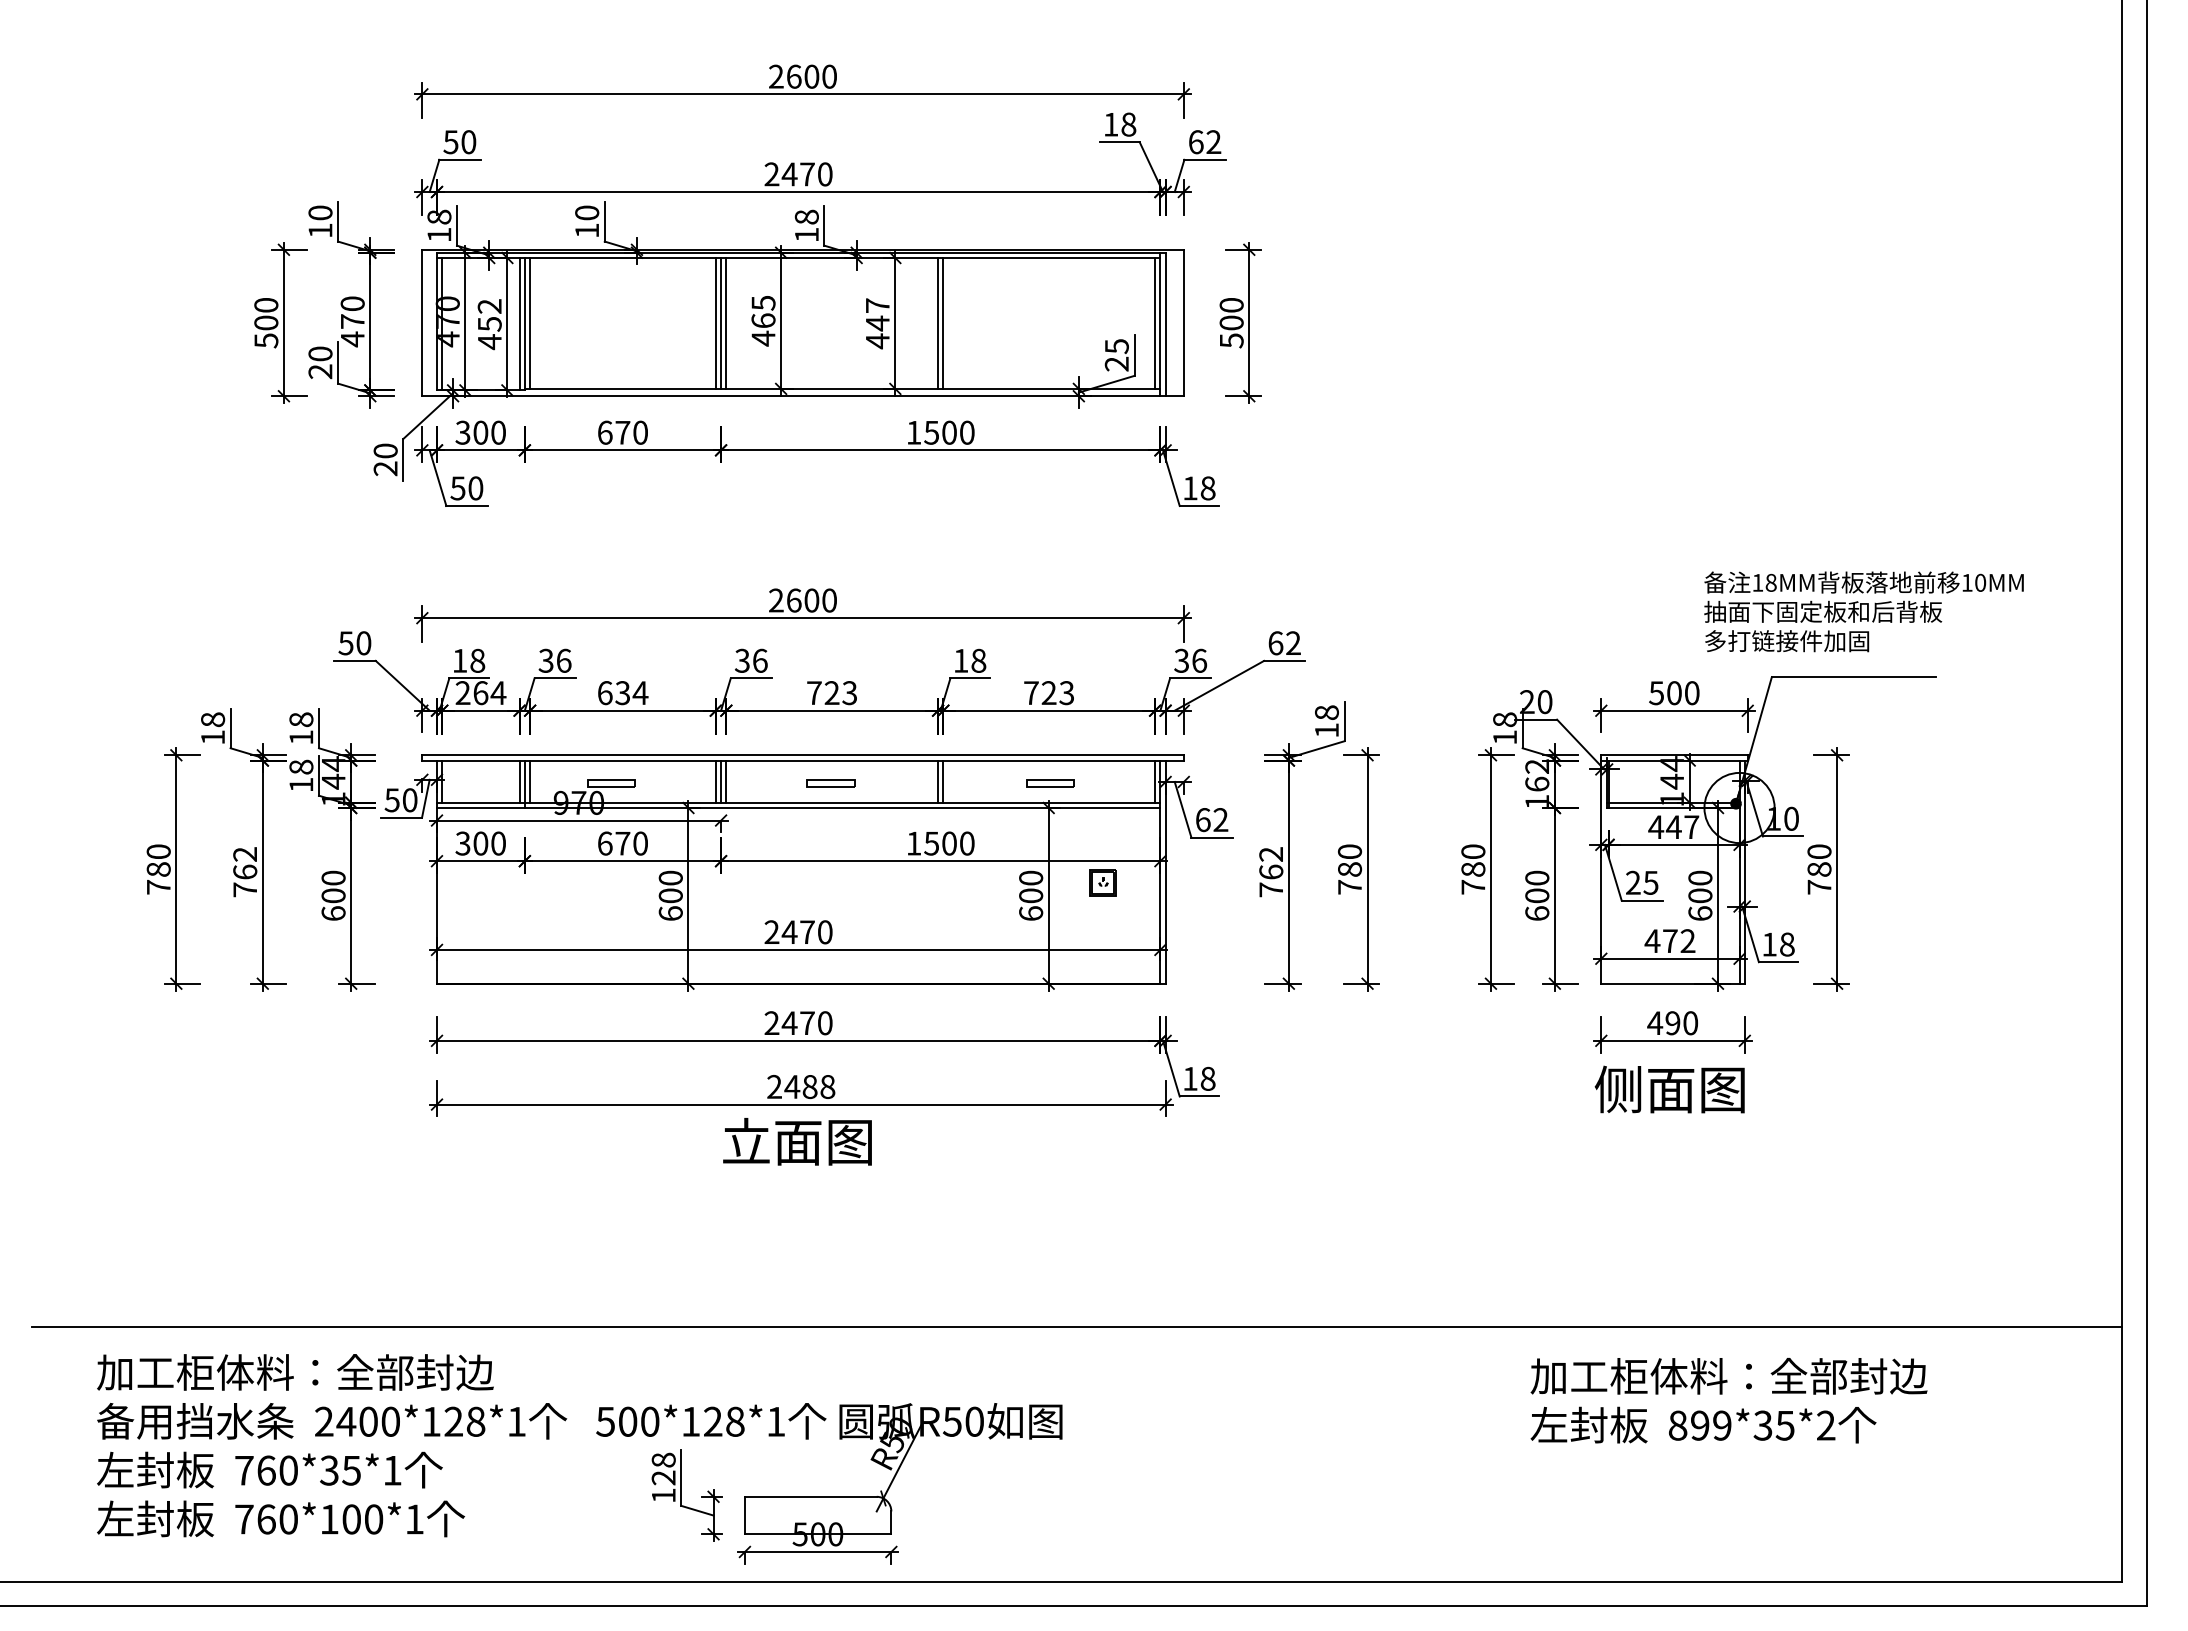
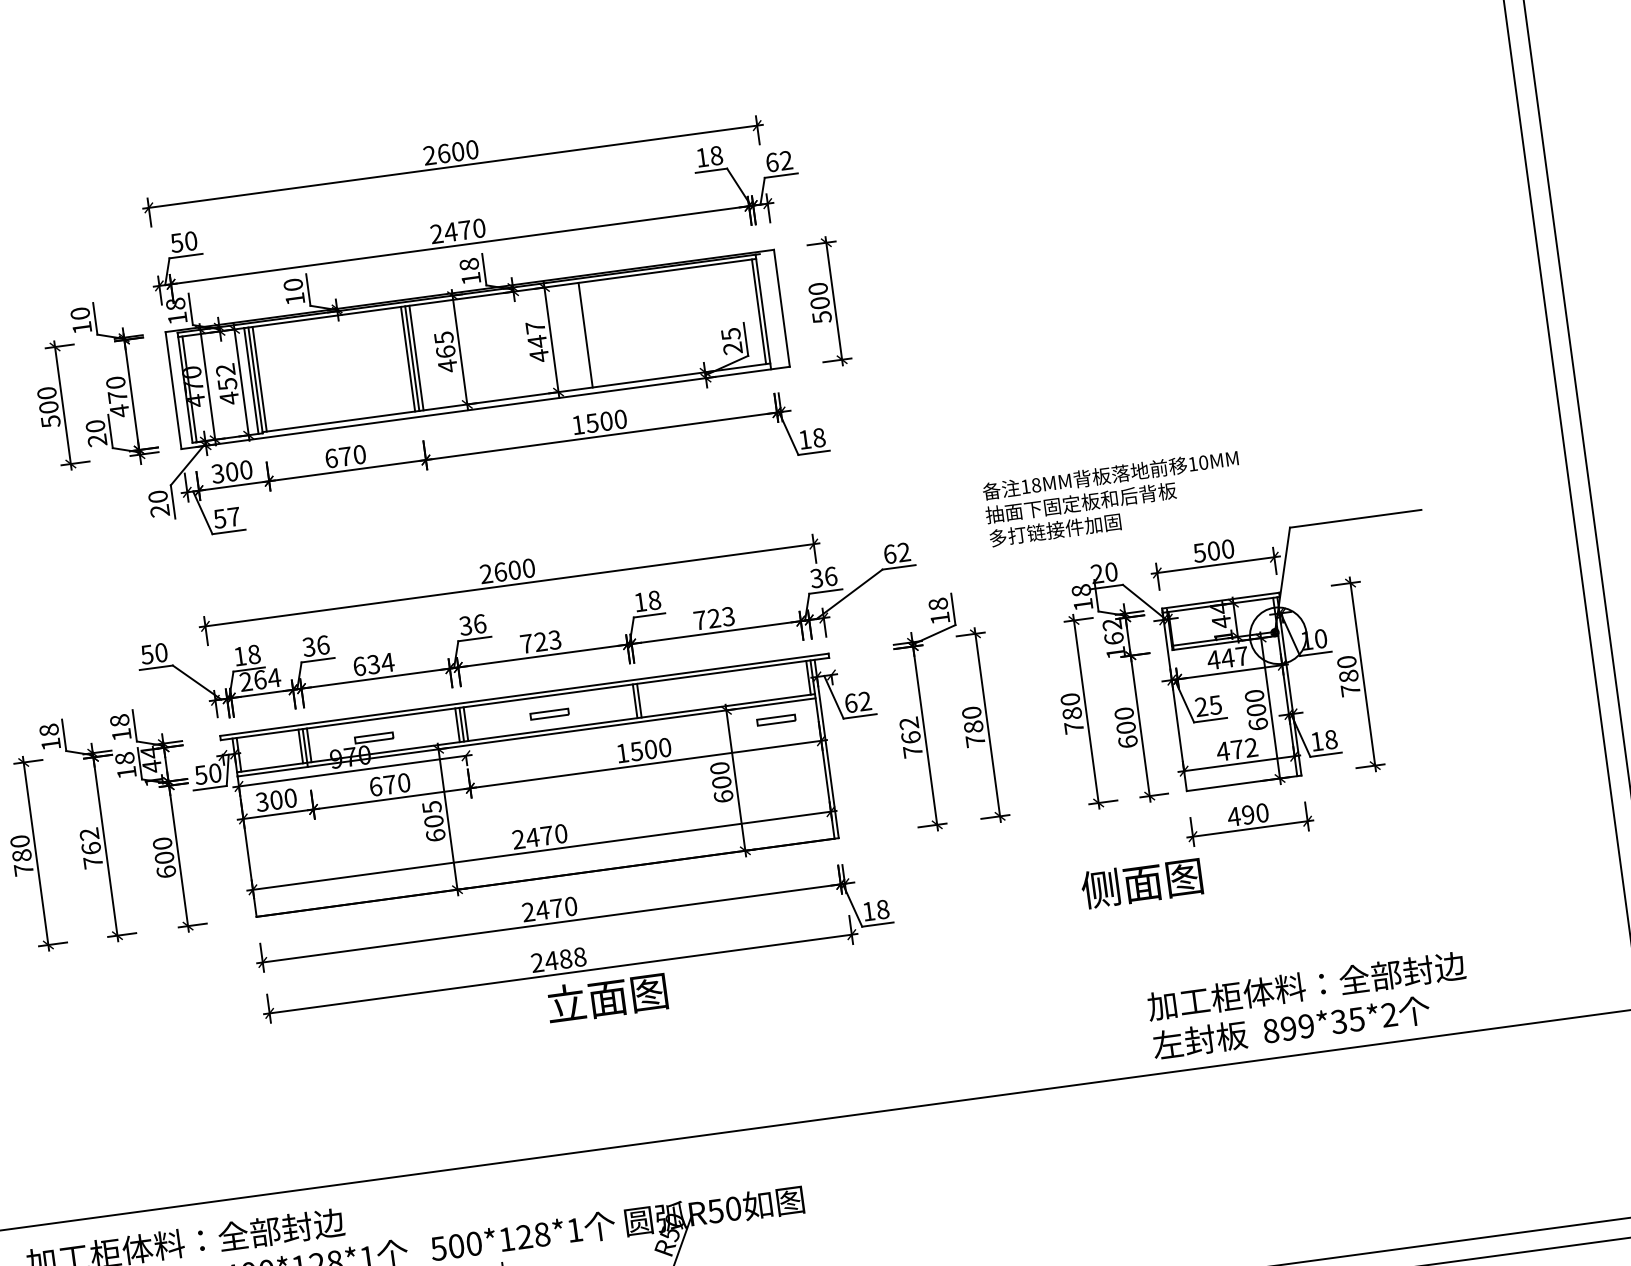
line: (943, 323) -> (589, 334), removed
line: (1165, 324) -> (767, 311), removed
text: (475, 488) -> (233, 517), 50 -> 57
text: (1863, 611) -> (1113, 498), moved
part: (1050, 783) -> (776, 720), moved
text: (670, 877) -> (431, 806), 600 -> 605
part: (1102, 882) -> (777, 764), removed
text: (1669, 1089) -> (1141, 883), moved
text: (797, 1141) -> (607, 997), moved
text: (1728, 1400) -> (1308, 1005), moved

